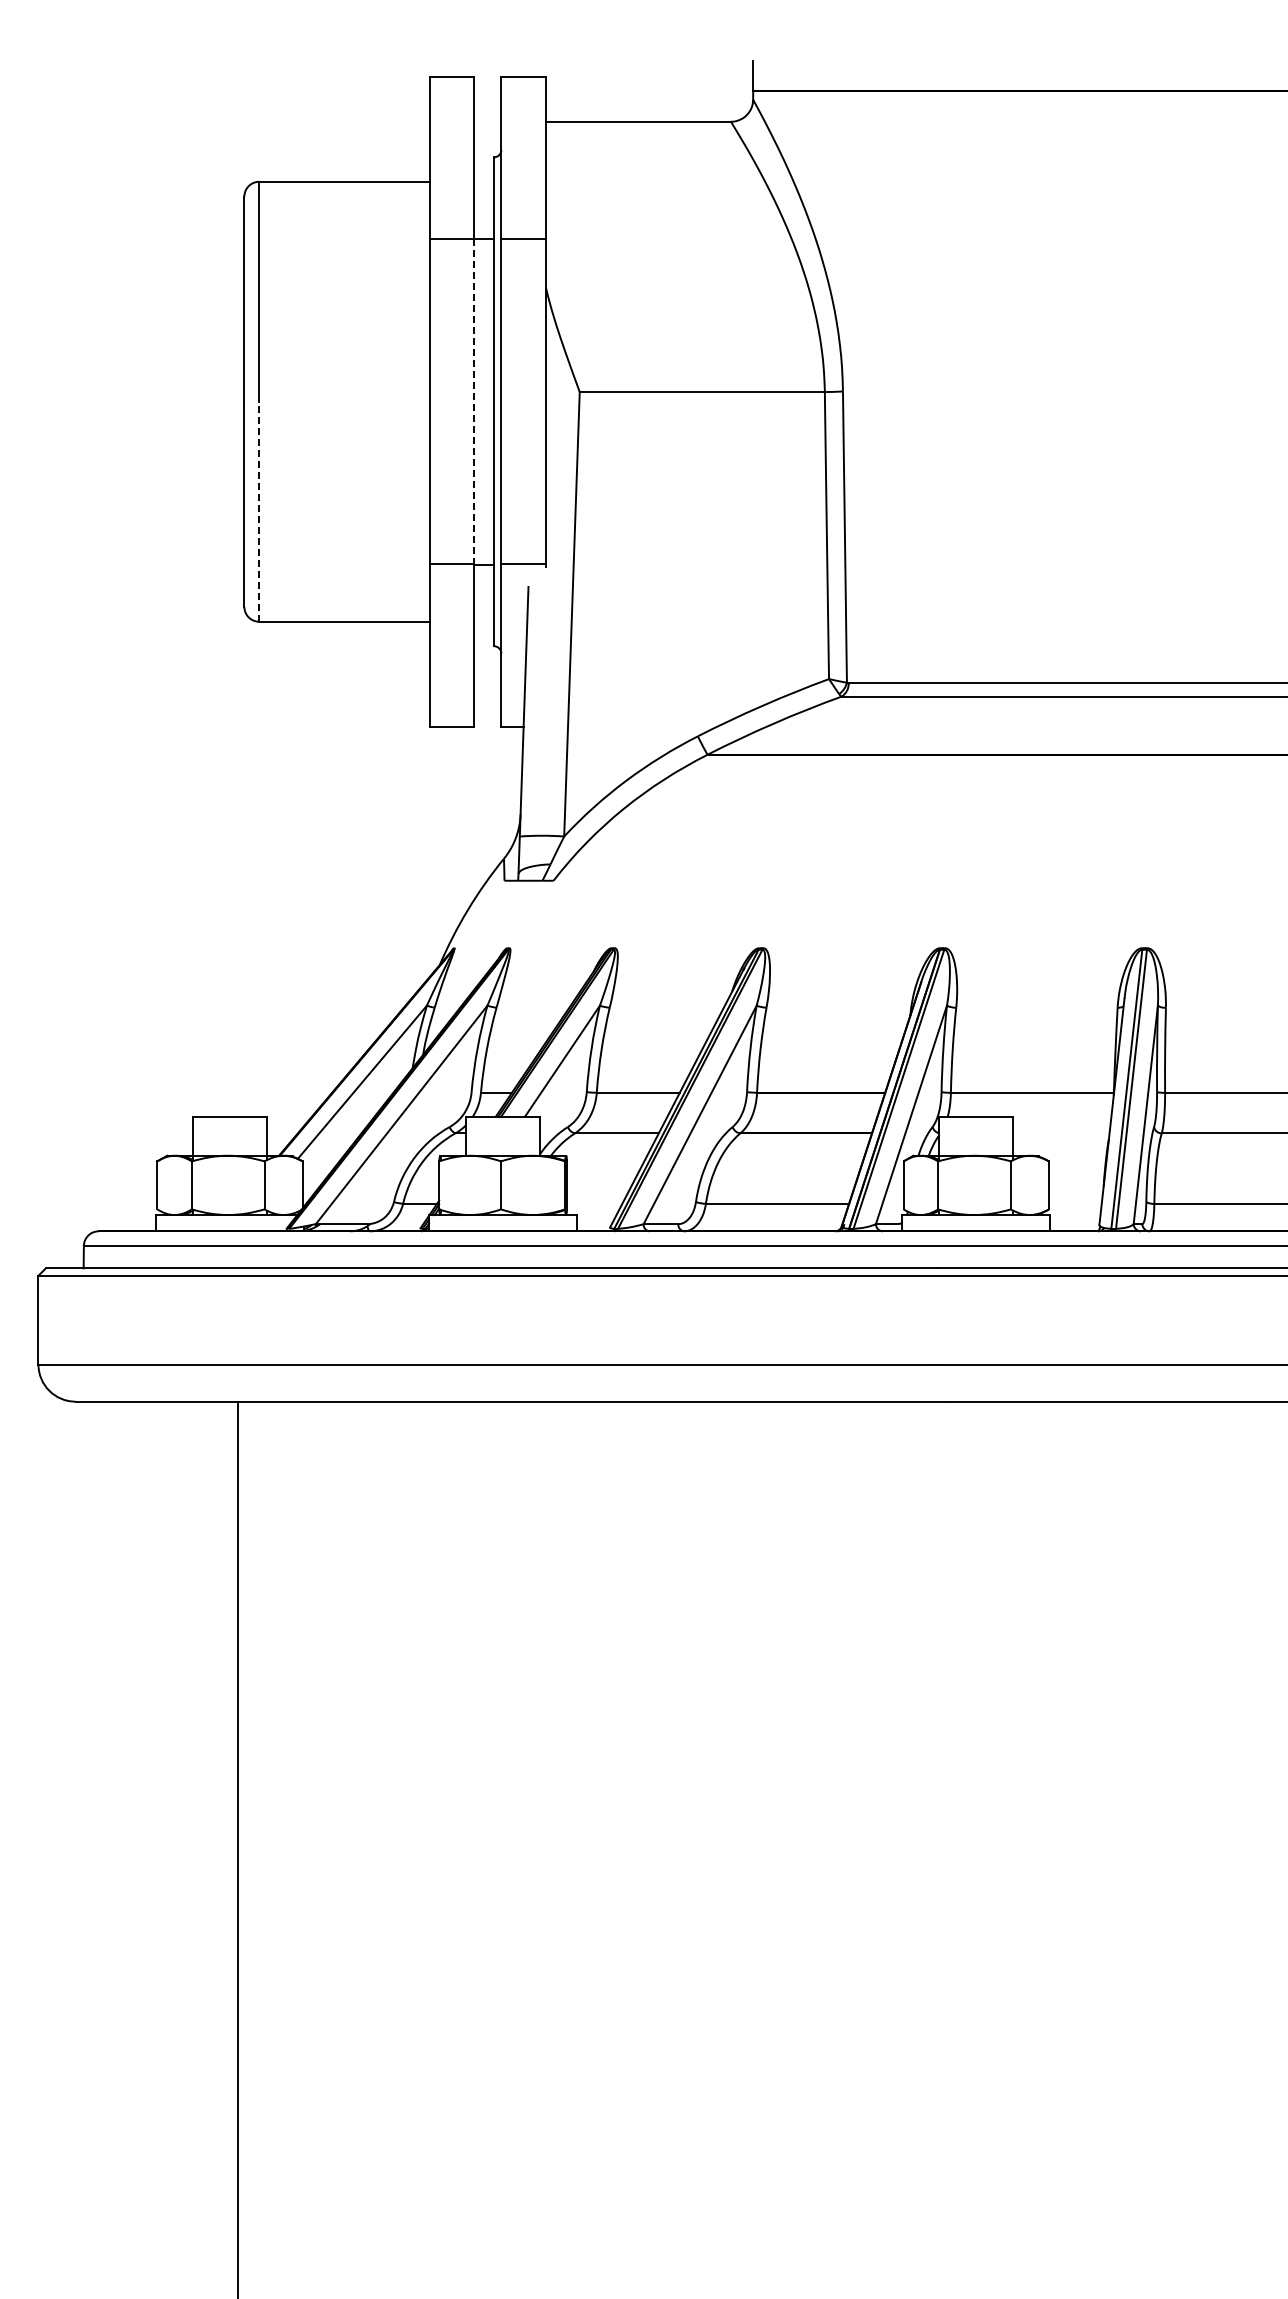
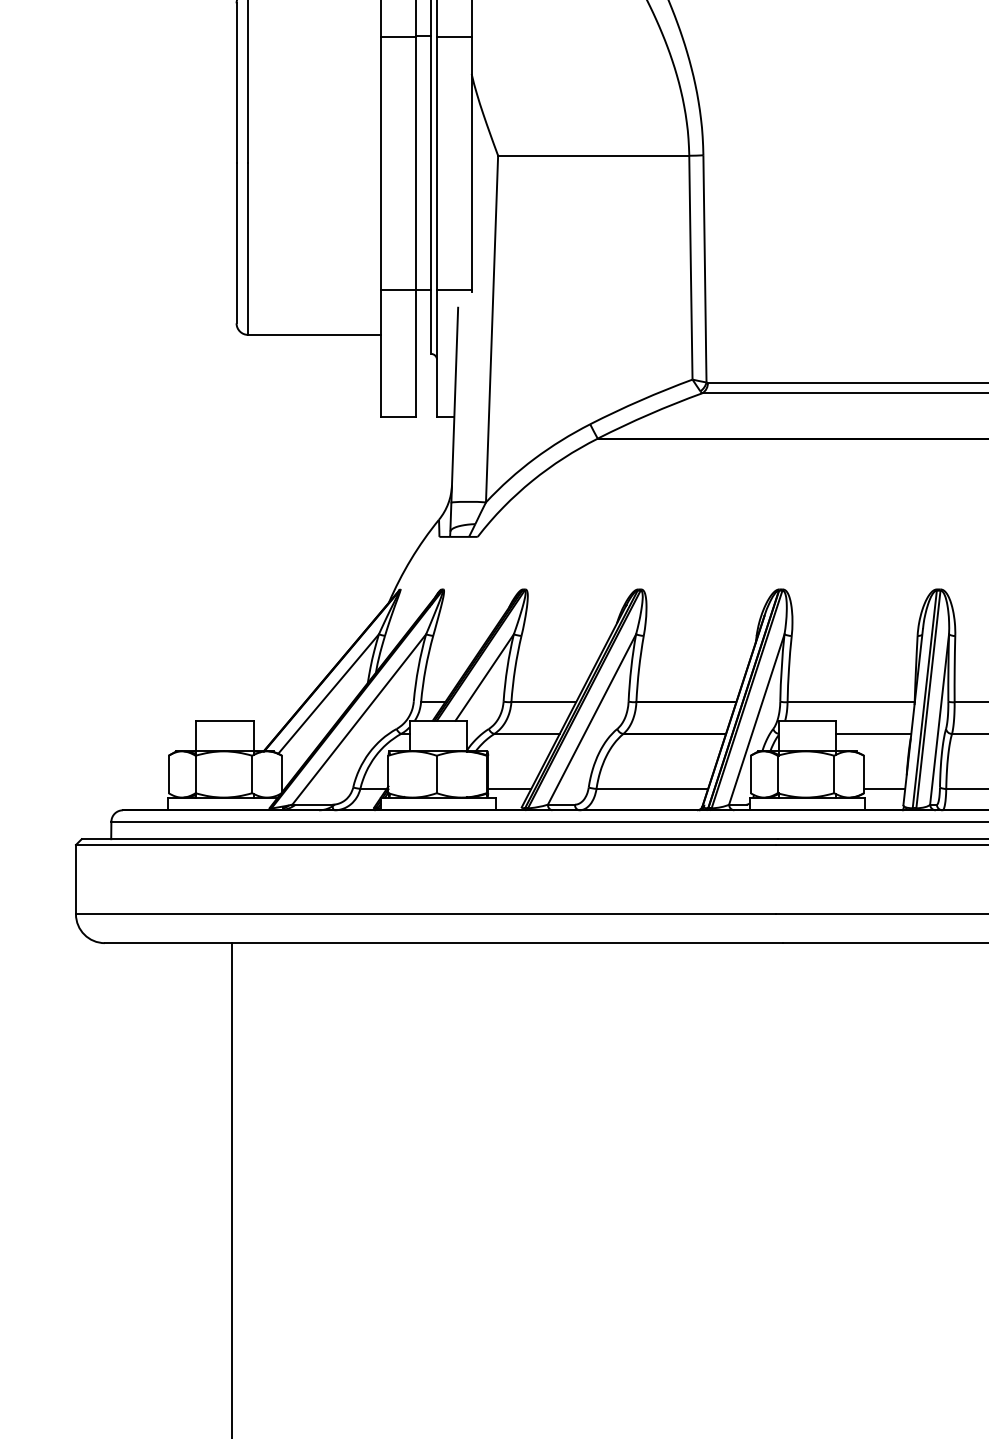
line: (473, 402) -> (415, 163), dashed -> solid
line: (259, 511) -> (248, 248), dashed -> solid
line: (1061, 1133) -> (873, 734), added
line: (594, 1203) -> (509, 788), added
line: (1074, 1203) -> (883, 788), added

